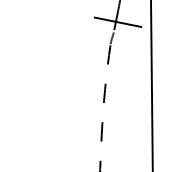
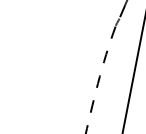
line: (117, 22) -> (123, 12), removed

